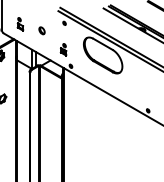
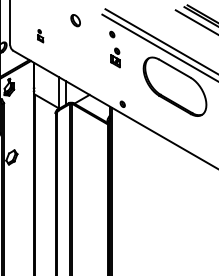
part: (20, 24) -> (40, 36), size x0.6
part: (41, 30) -> (74, 20), moved
part: (63, 49) -> (115, 57), moved

